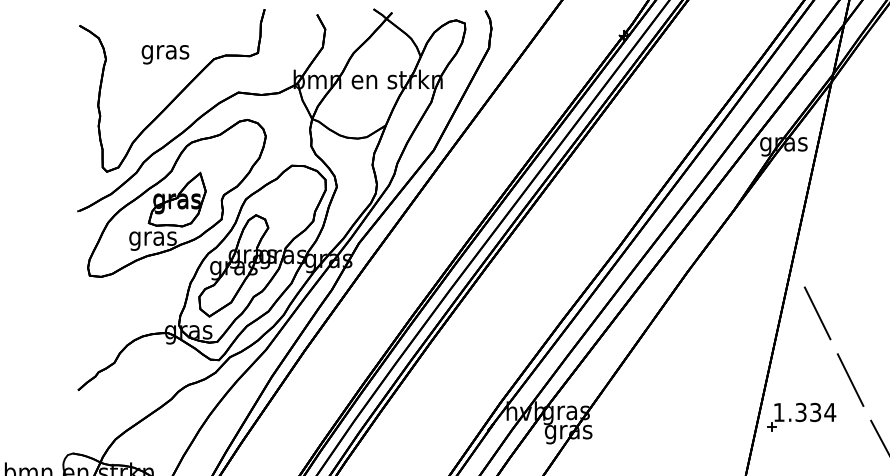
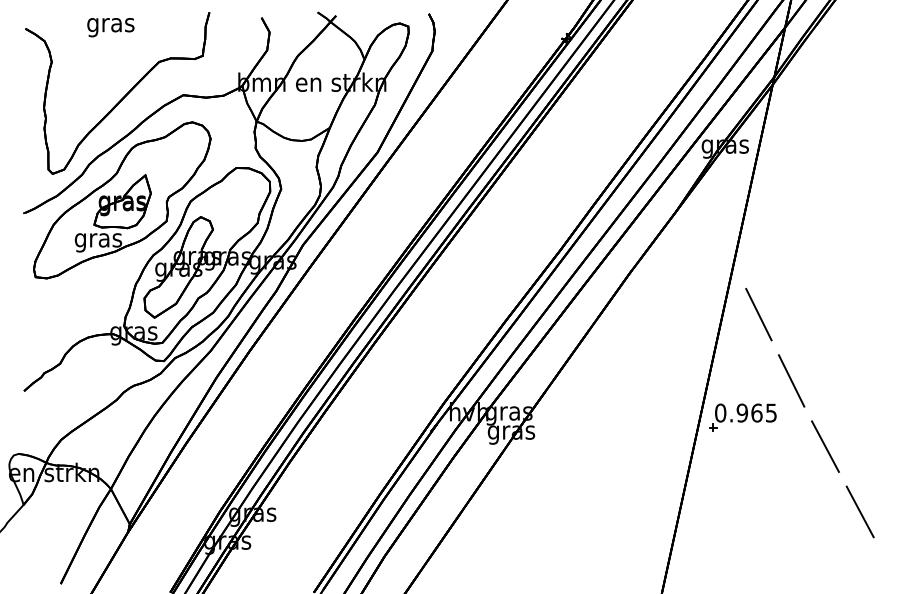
text: (165, 54) -> (110, 27), moved
text: (805, 411) -> (746, 412), 1.334 -> 0.965

